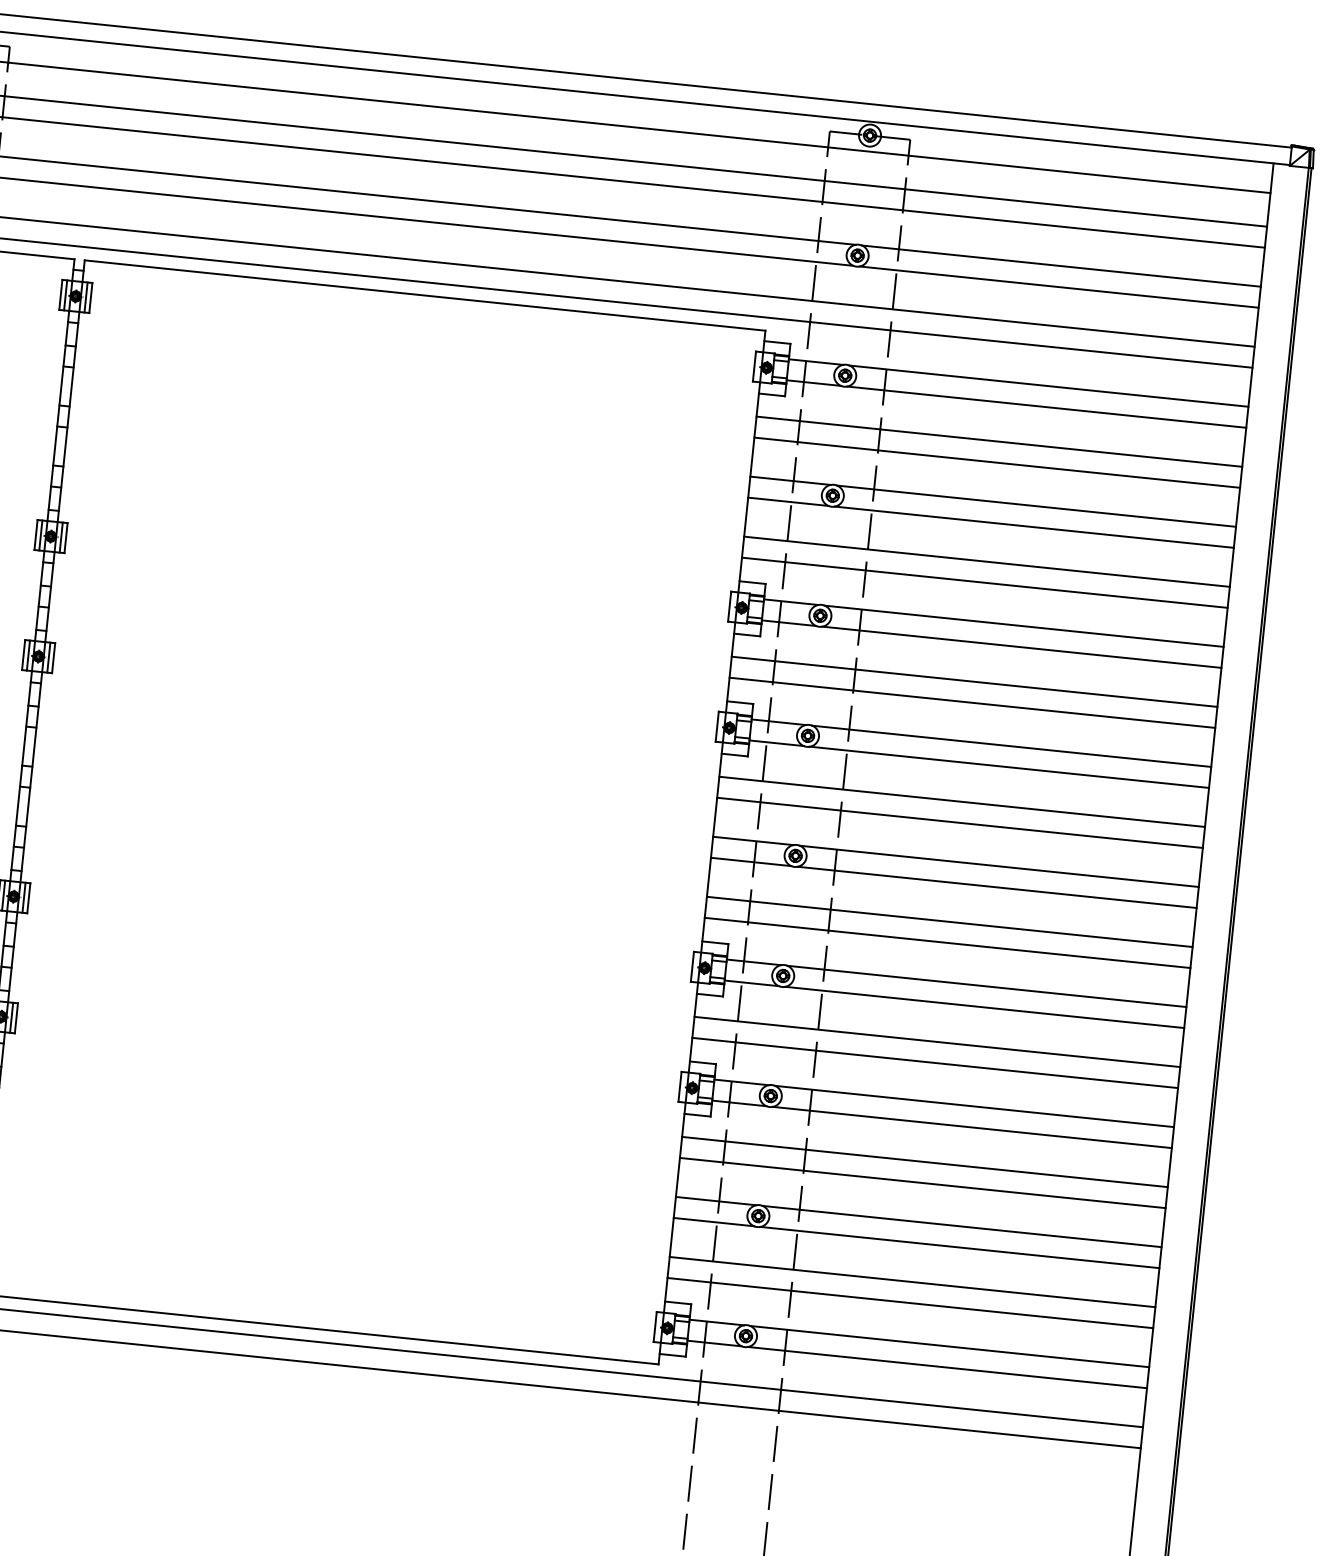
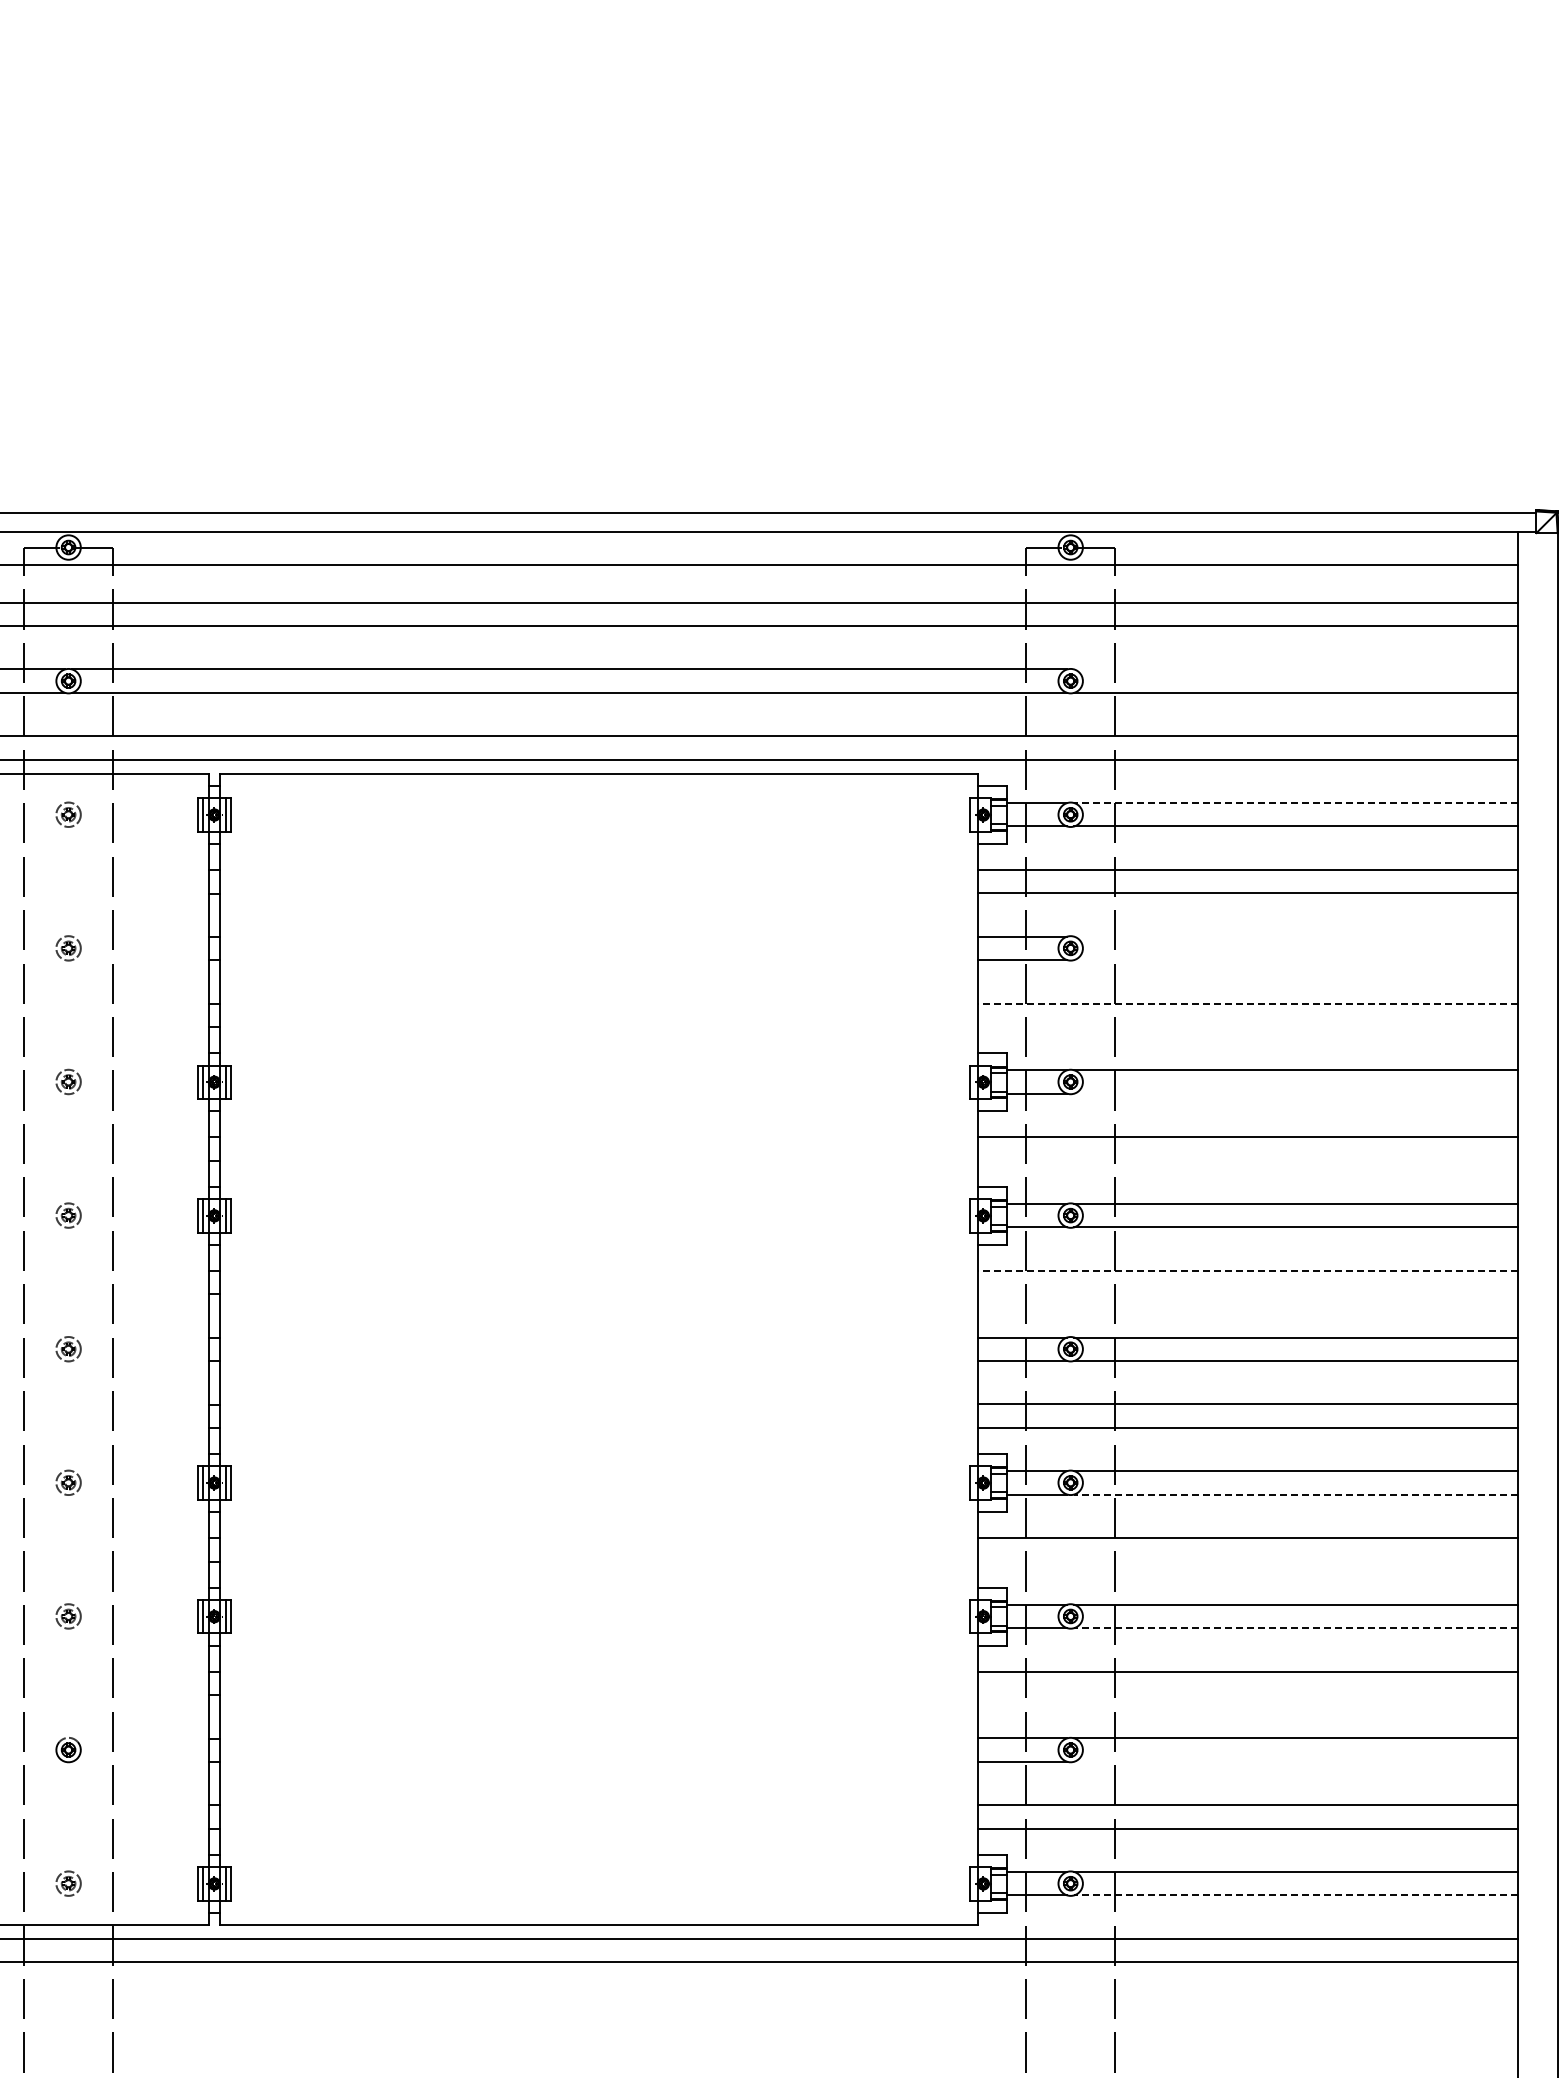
line: (1061, 266) -> (1296, 669), removed
line: (1048, 386) -> (1295, 803), solid -> dashed
line: (1036, 506) -> (1296, 936), removed
line: (1034, 527) -> (1296, 960), removed
line: (986, 561) -> (1247, 1003), solid -> dashed
line: (984, 582) -> (1247, 1026), removed
line: (1022, 647) -> (1296, 1093), removed
line: (971, 702) -> (1247, 1160), removed
line: (961, 801) -> (1247, 1270), solid -> dashed
line: (959, 823) -> (1247, 1294), removed
line: (984, 1007) -> (1295, 1494), solid -> dashed
line: (934, 1063) -> (1247, 1561), removed
line: (971, 1127) -> (1295, 1628), solid -> dashed
line: (922, 1182) -> (1247, 1694), removed
line: (960, 1247) -> (1296, 1761), removed
line: (946, 1367) -> (1295, 1895), solid -> dashed

